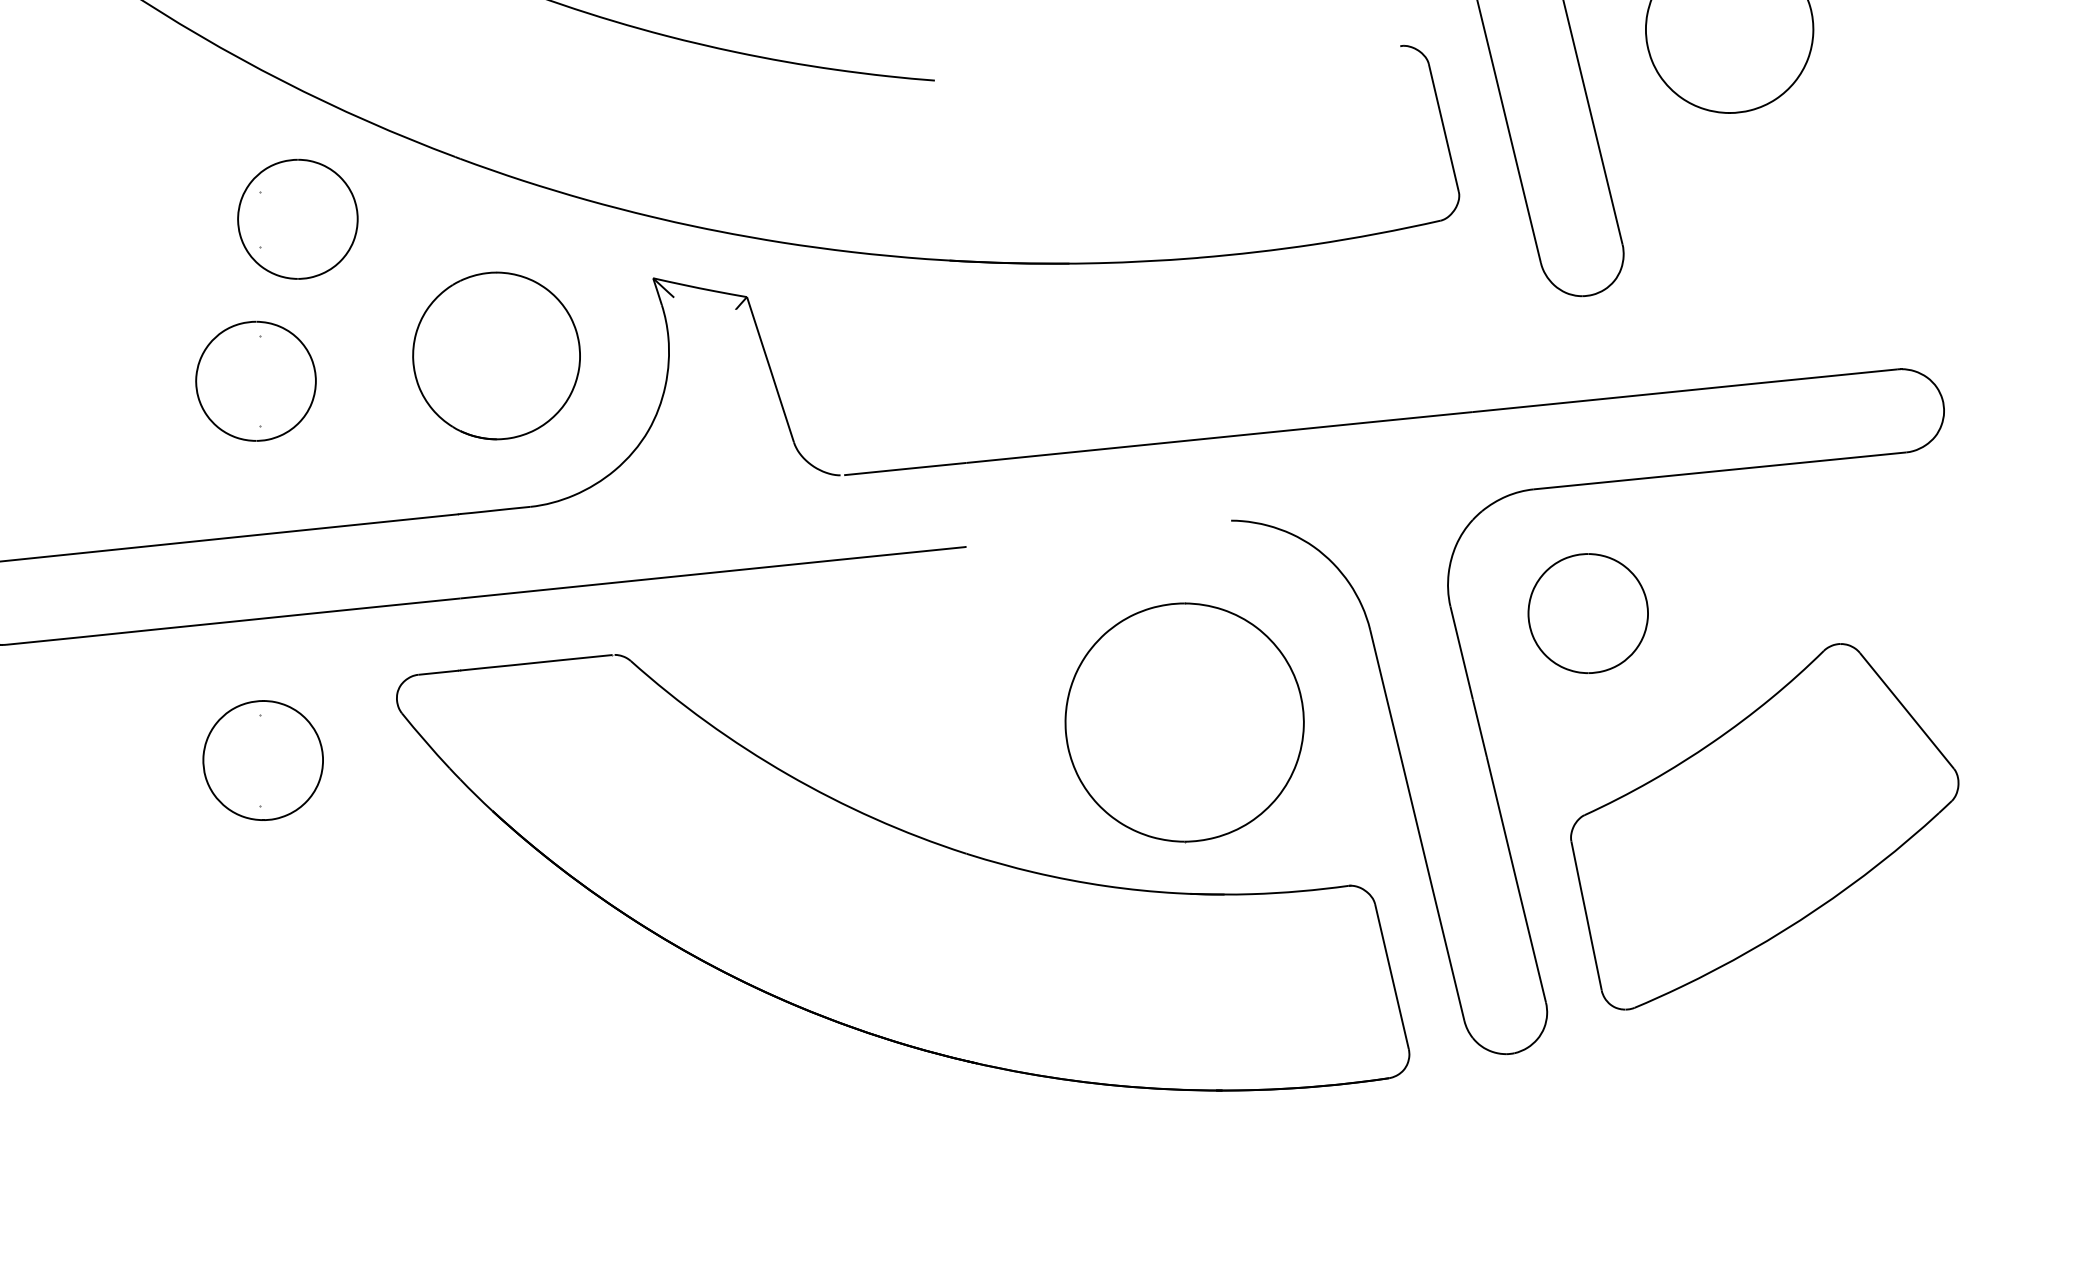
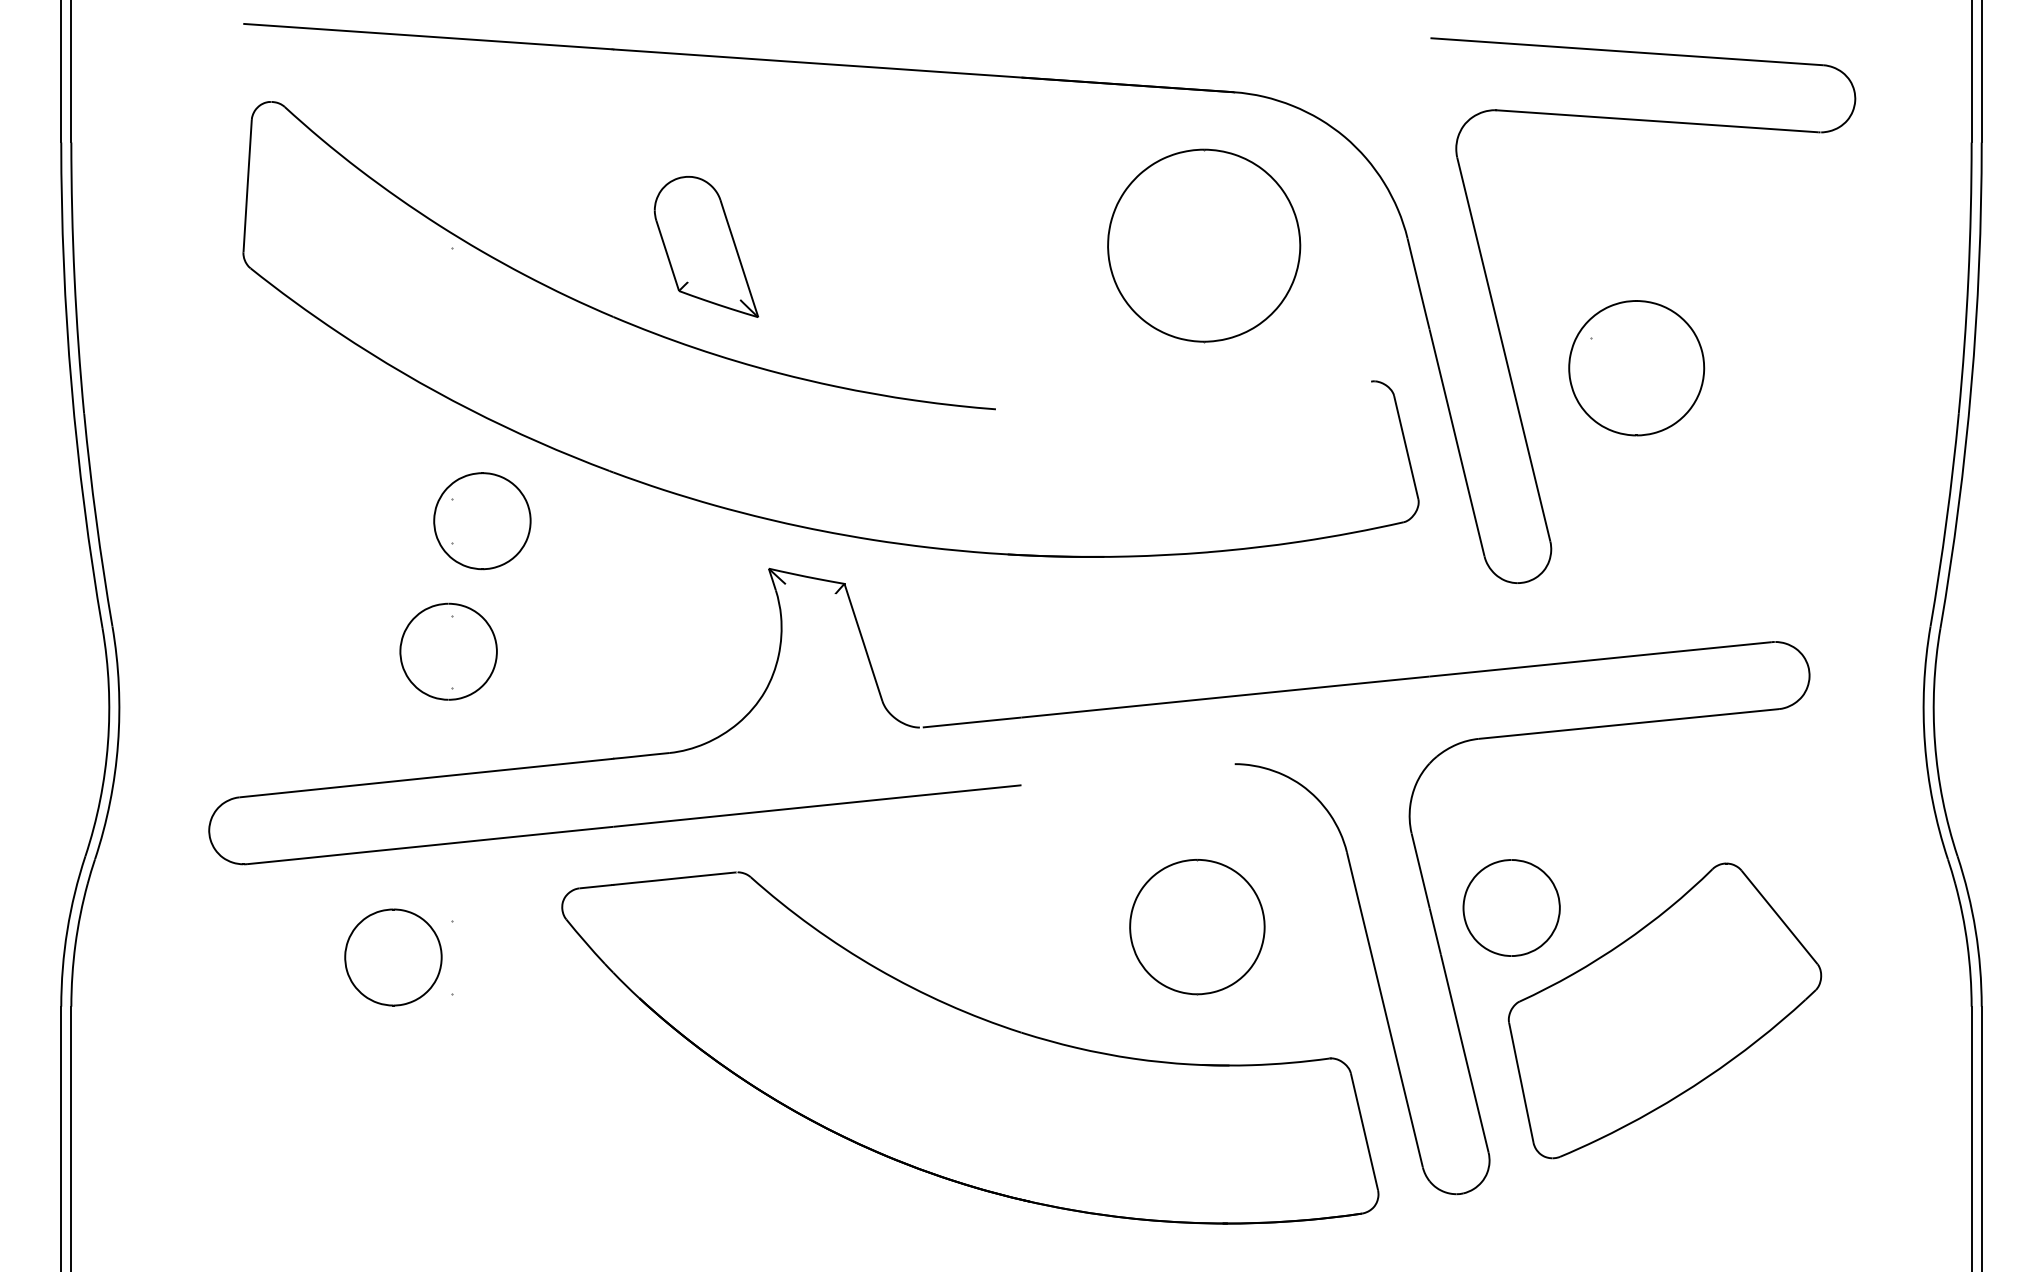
part: (496, 356) -> (642, 631), removed
part: (1588, 612) -> (1511, 907), moved
part: (1184, 723) -> (1197, 927), size x0.7
part: (263, 760) -> (393, 957), moved

